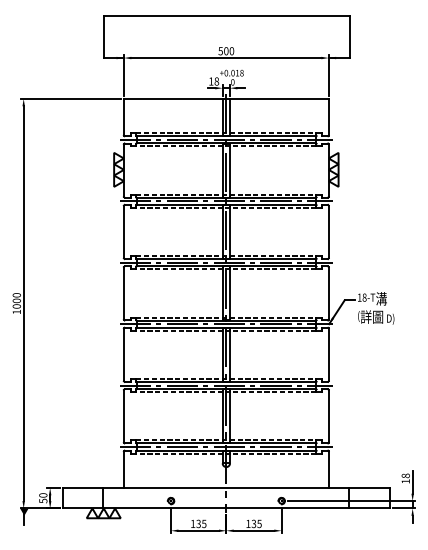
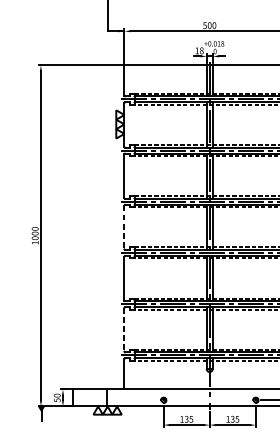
line: (123, 293) -> (124, 227), solid -> dashed
line: (123, 416) -> (124, 329), solid -> dashed

